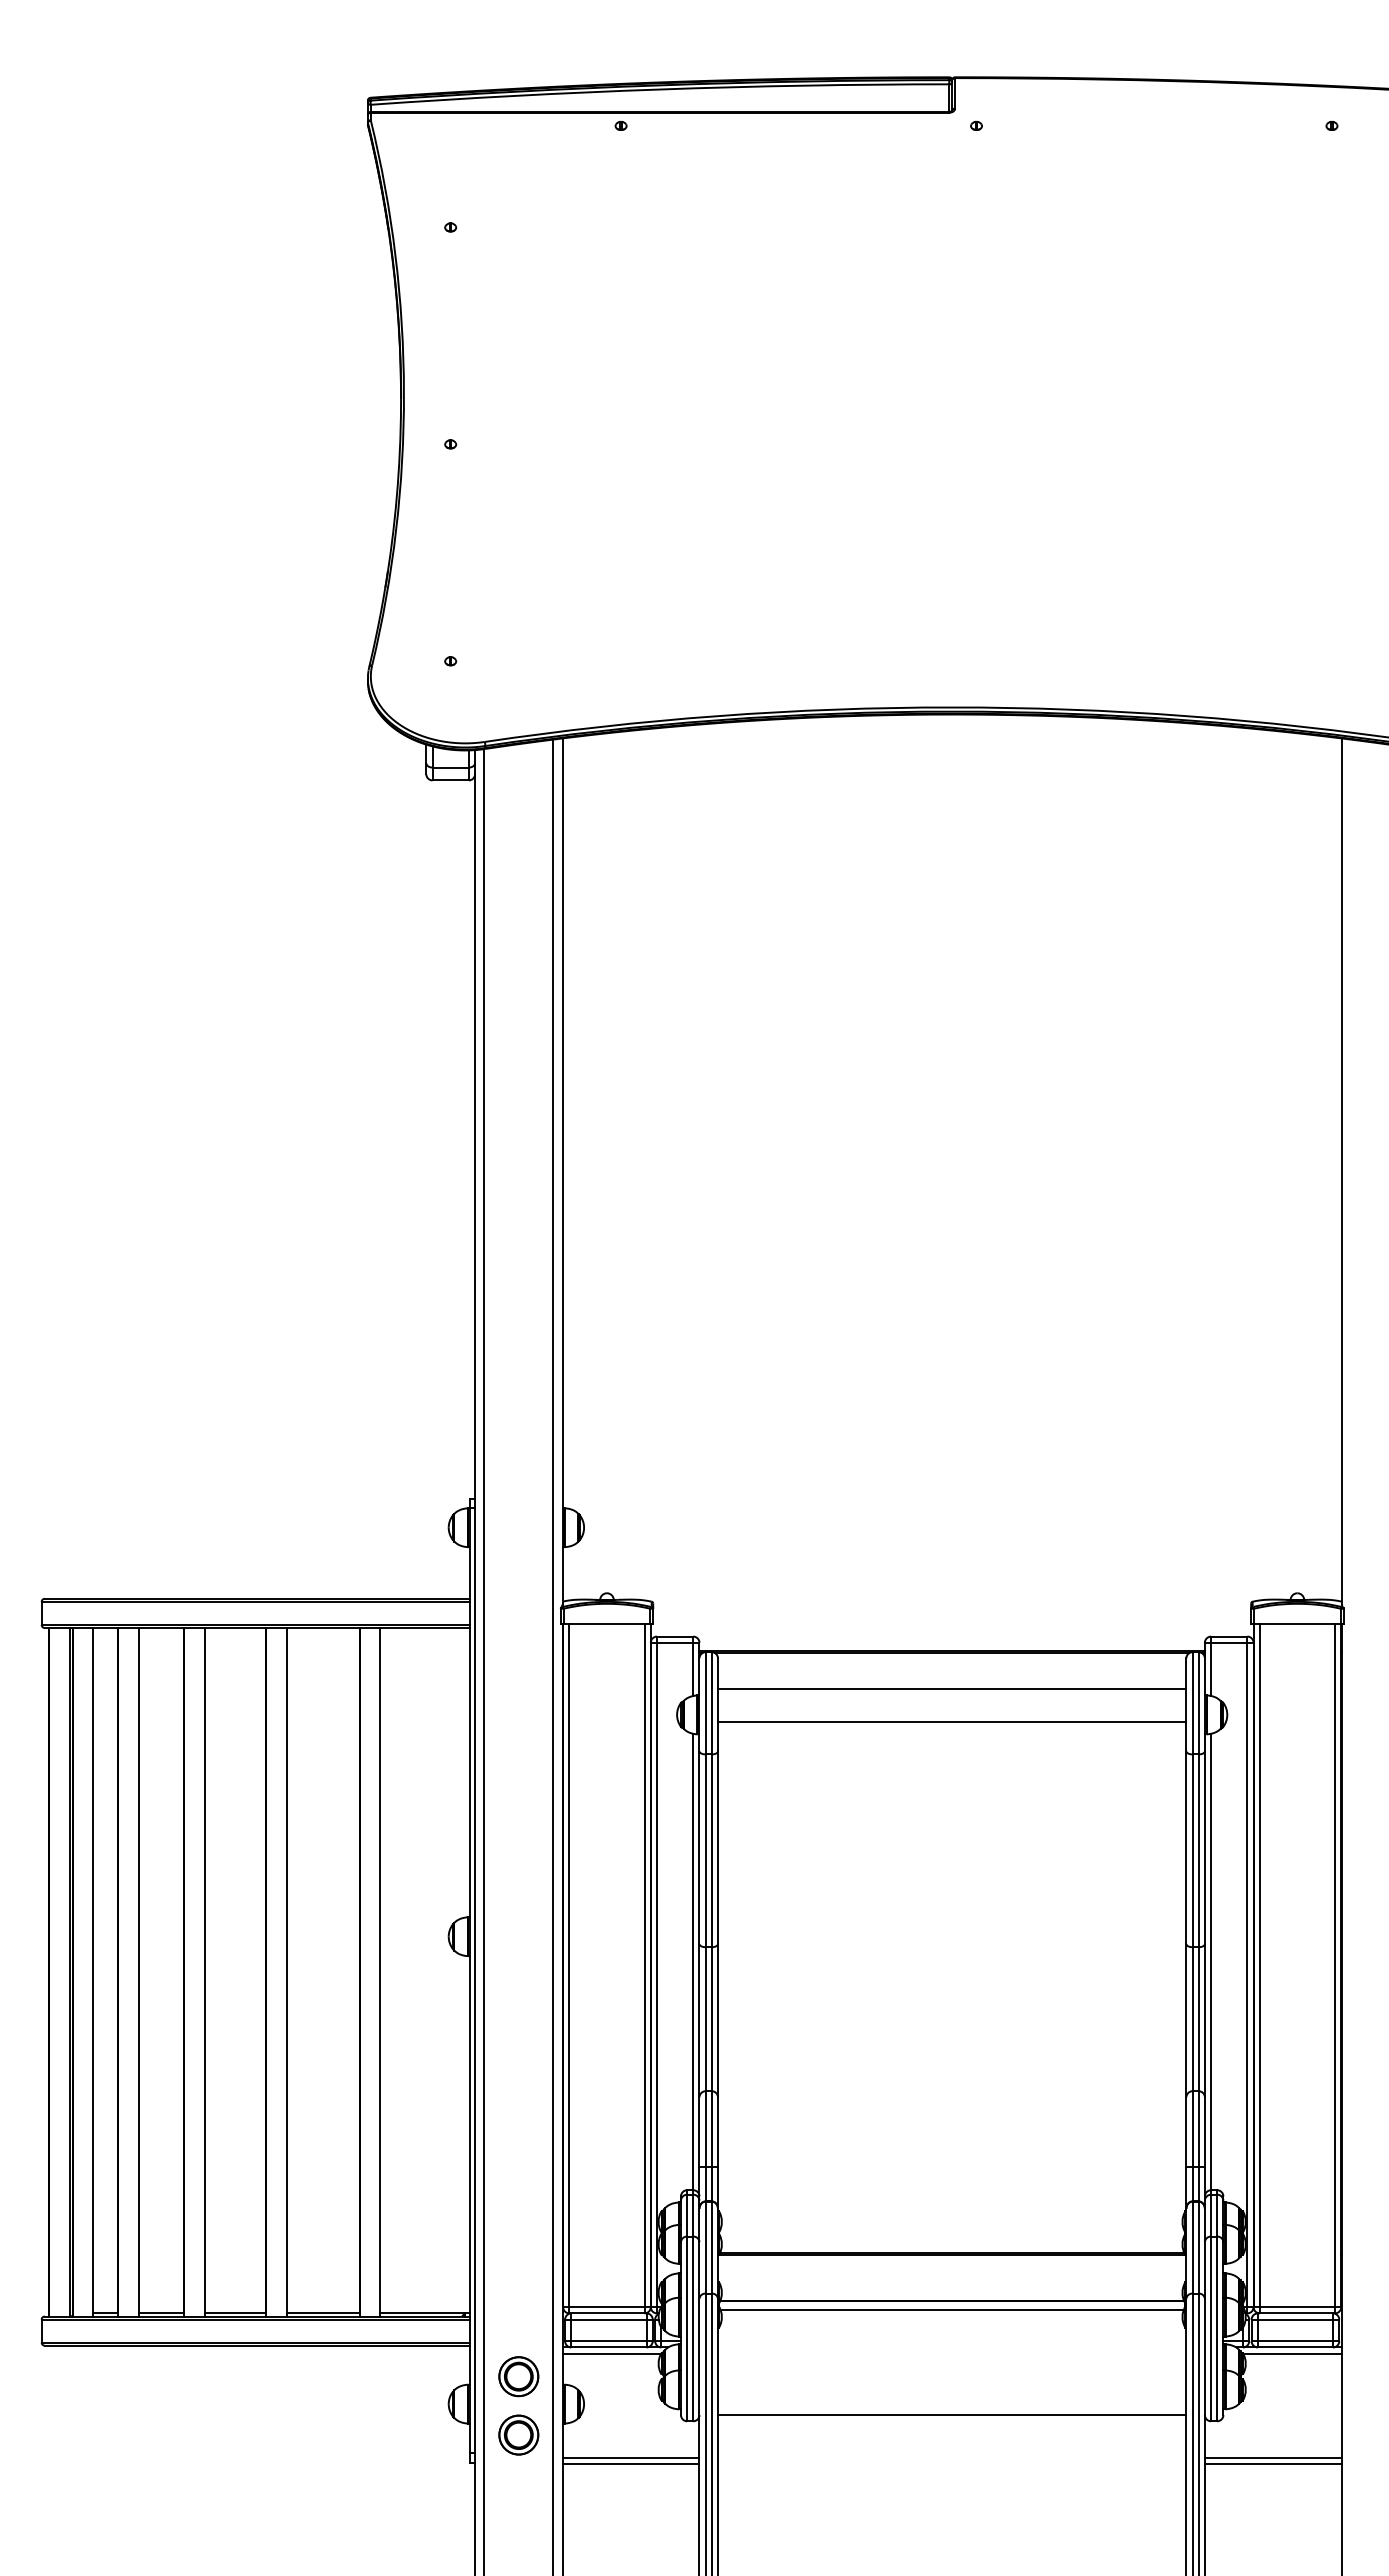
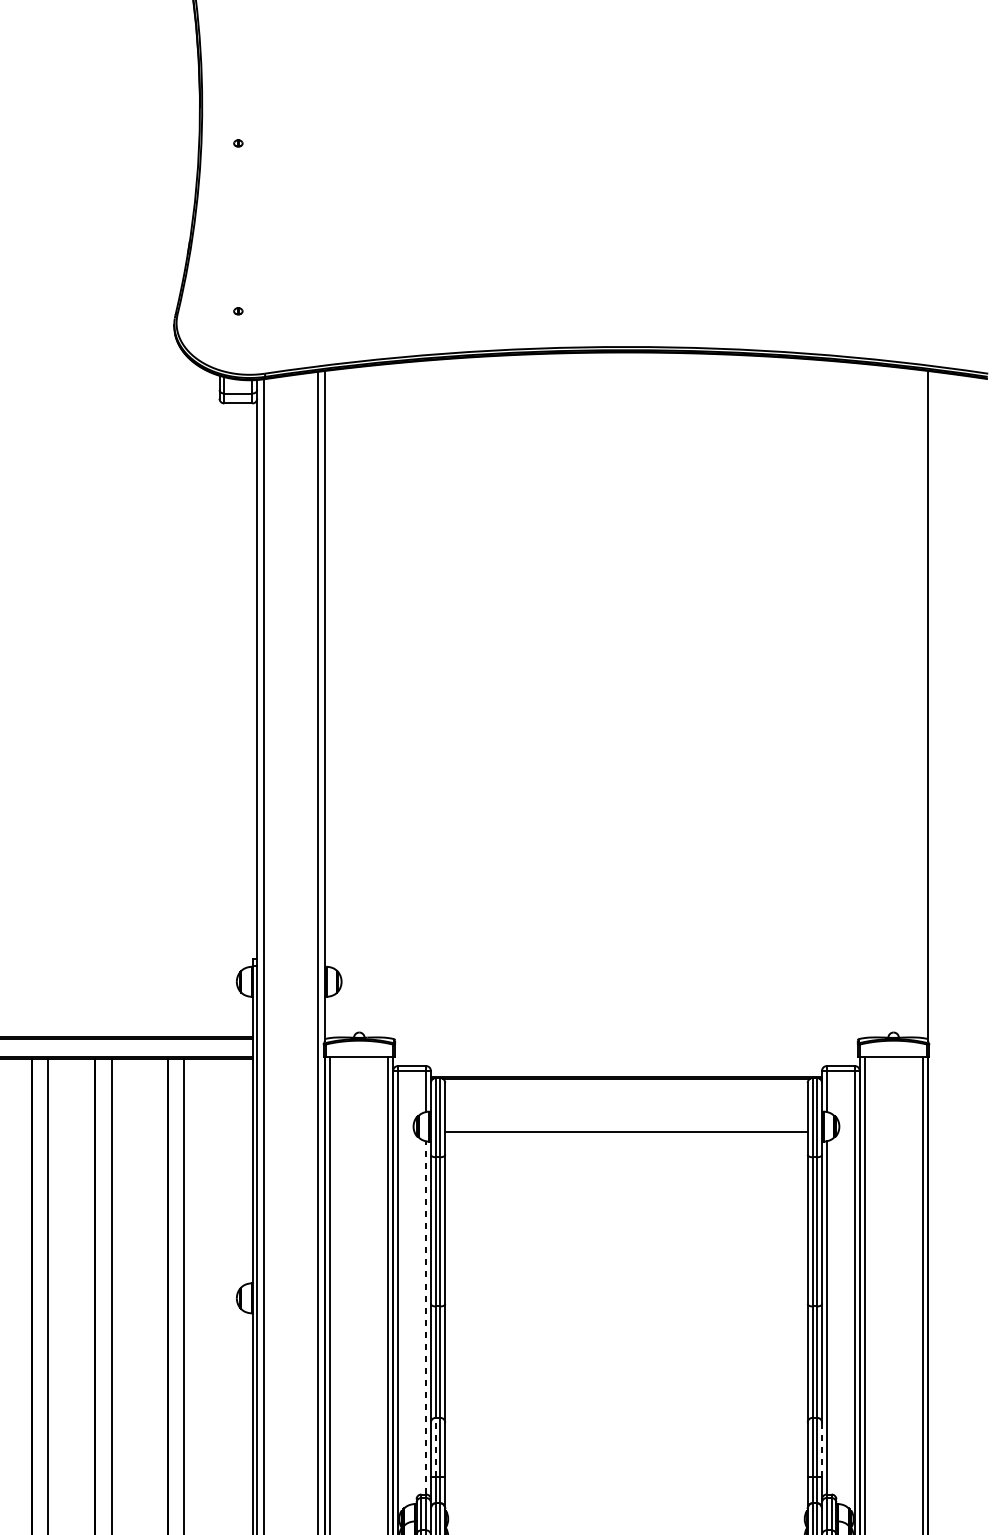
line: (951, 1689) -> (625, 1107), removed
line: (693, 1961) -> (426, 1317), solid -> dashed
line: (705, 2128) -> (435, 1446), solid -> dashed
line: (1204, 2132) -> (821, 1449), solid -> dashed

